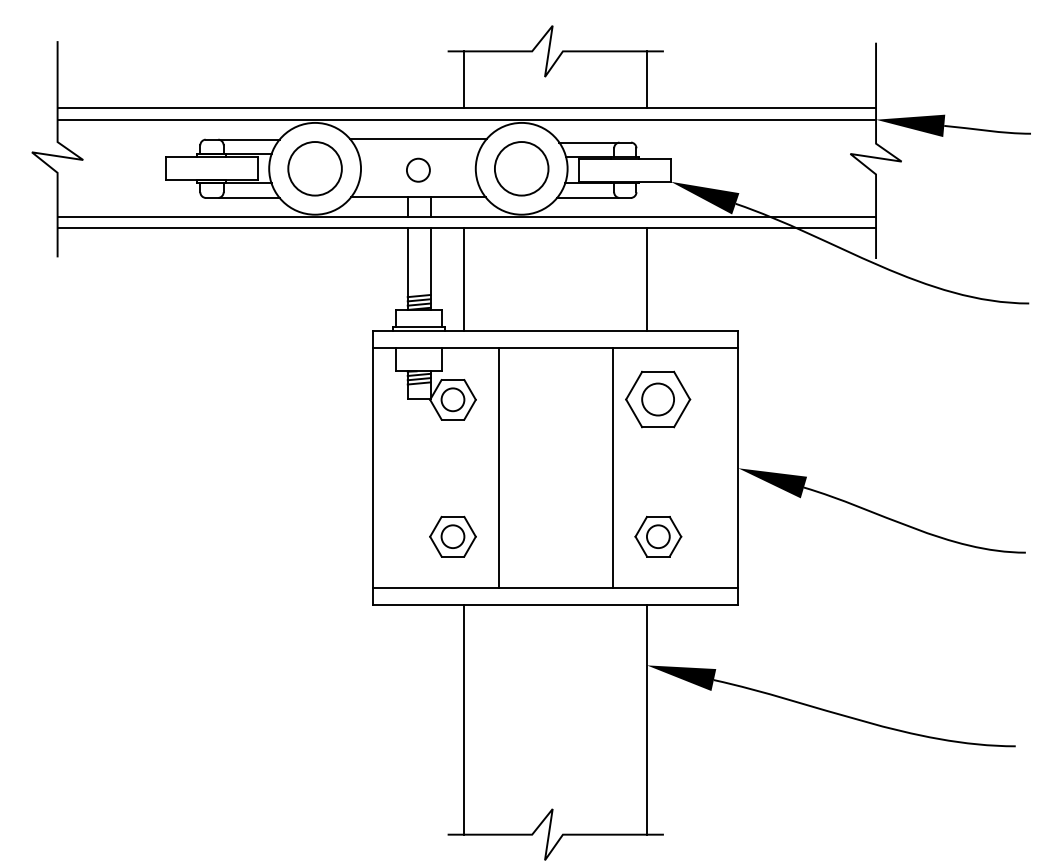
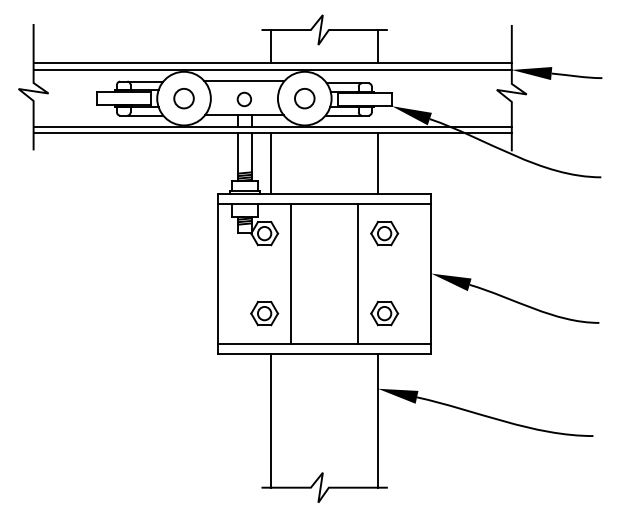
circle: (314, 168) -> (183, 98), size x0.62
circle: (521, 168) -> (304, 98), size x0.62
part: (658, 399) -> (384, 233), size x0.71

